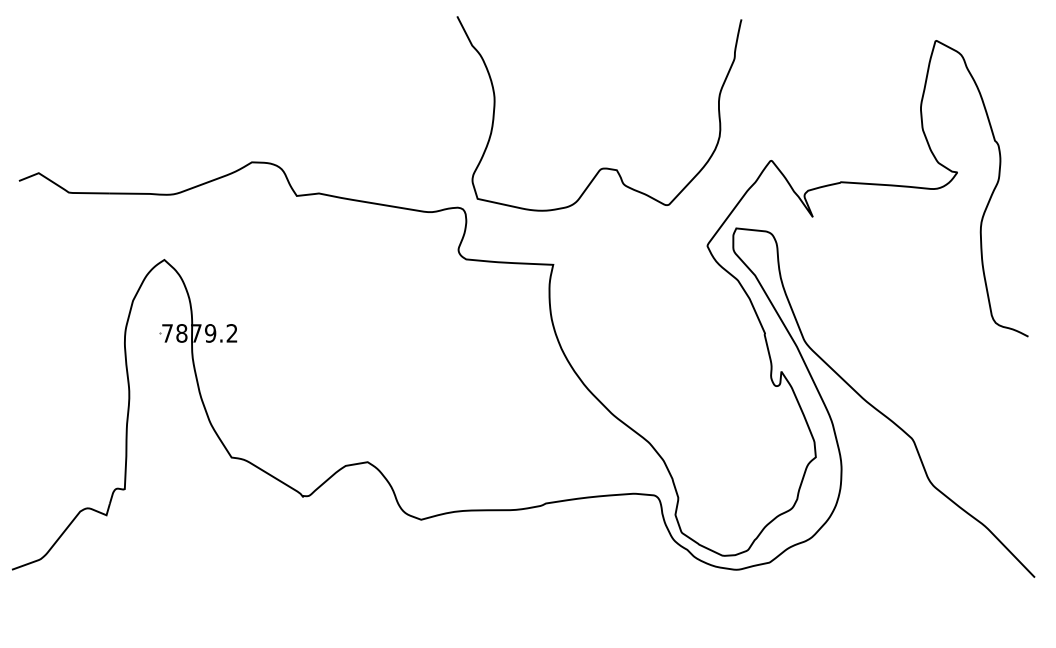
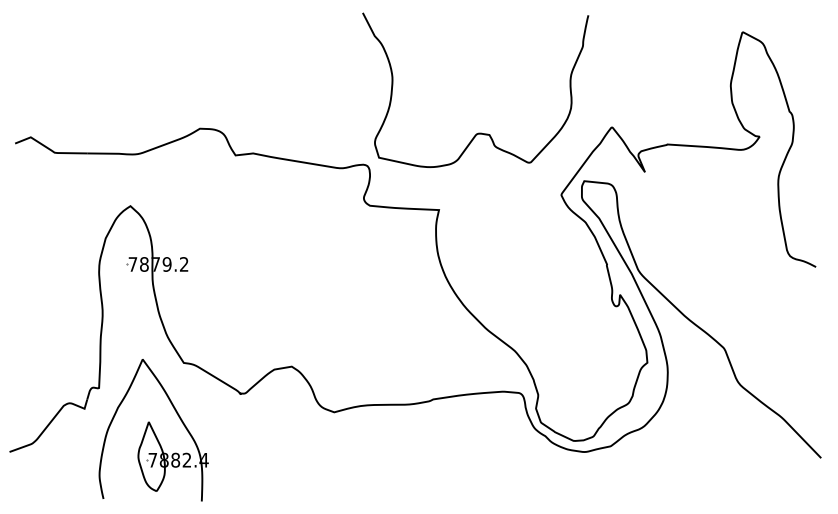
part: (193, 542) -> (153, 430), added

